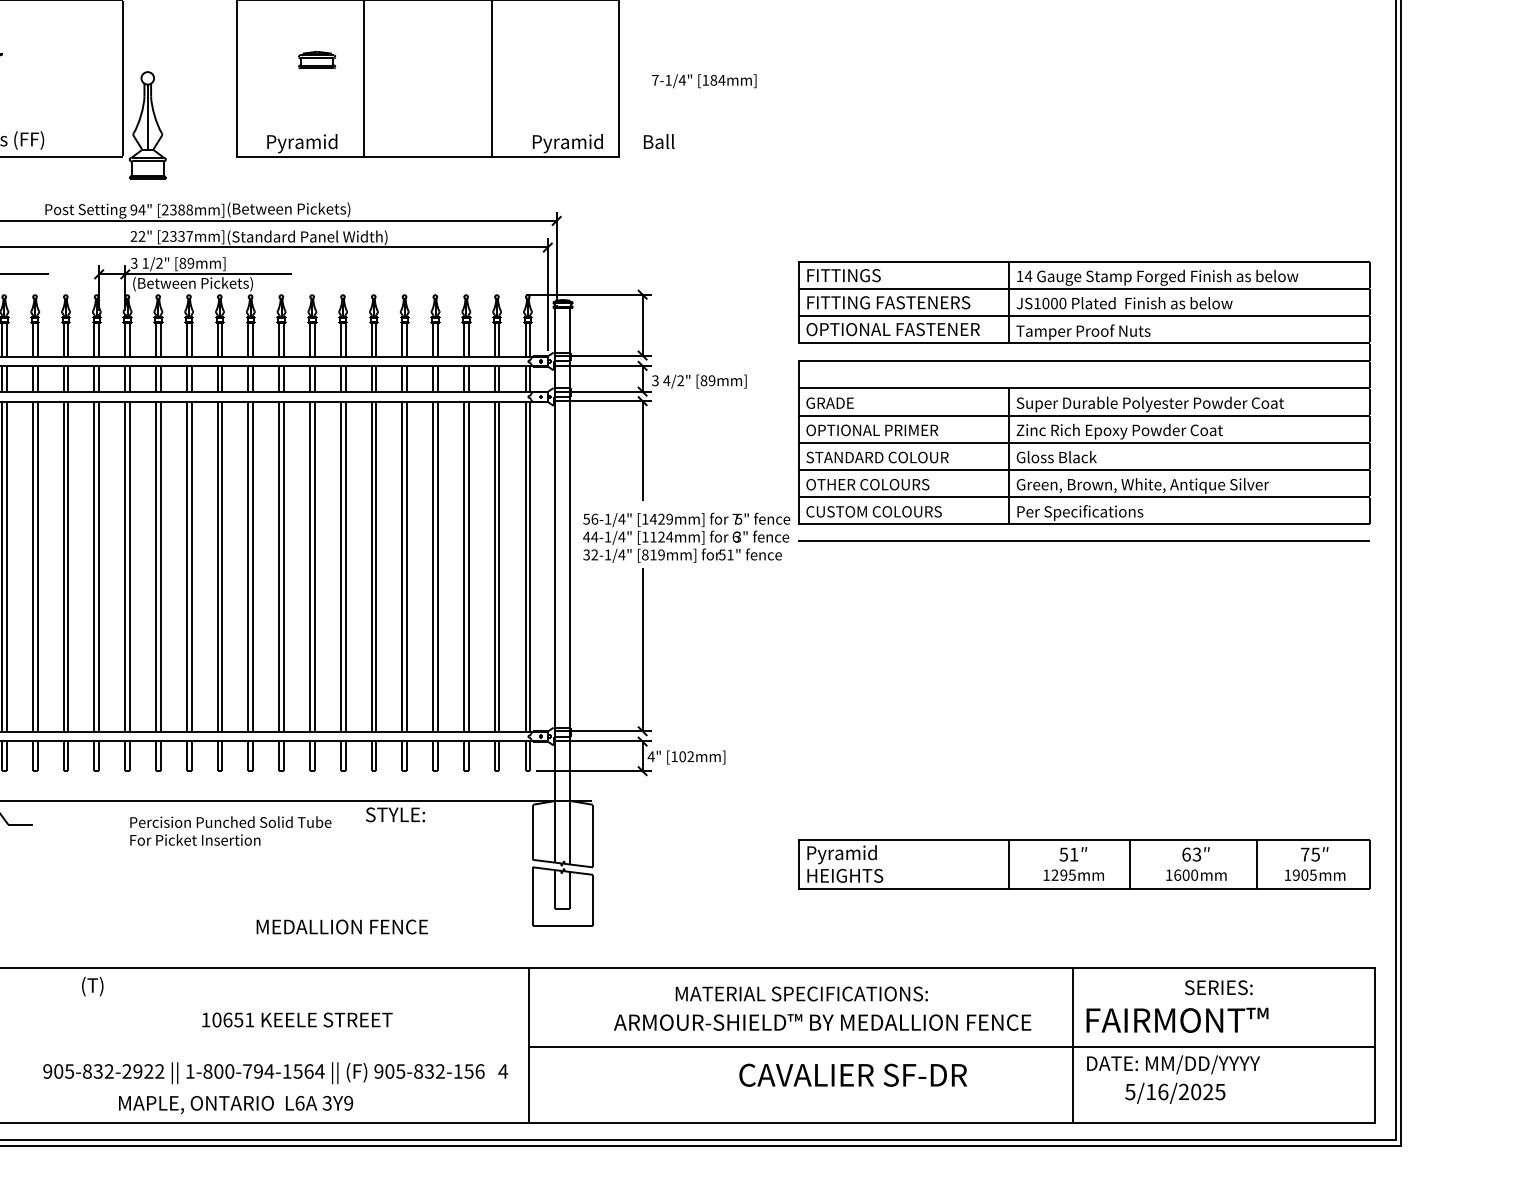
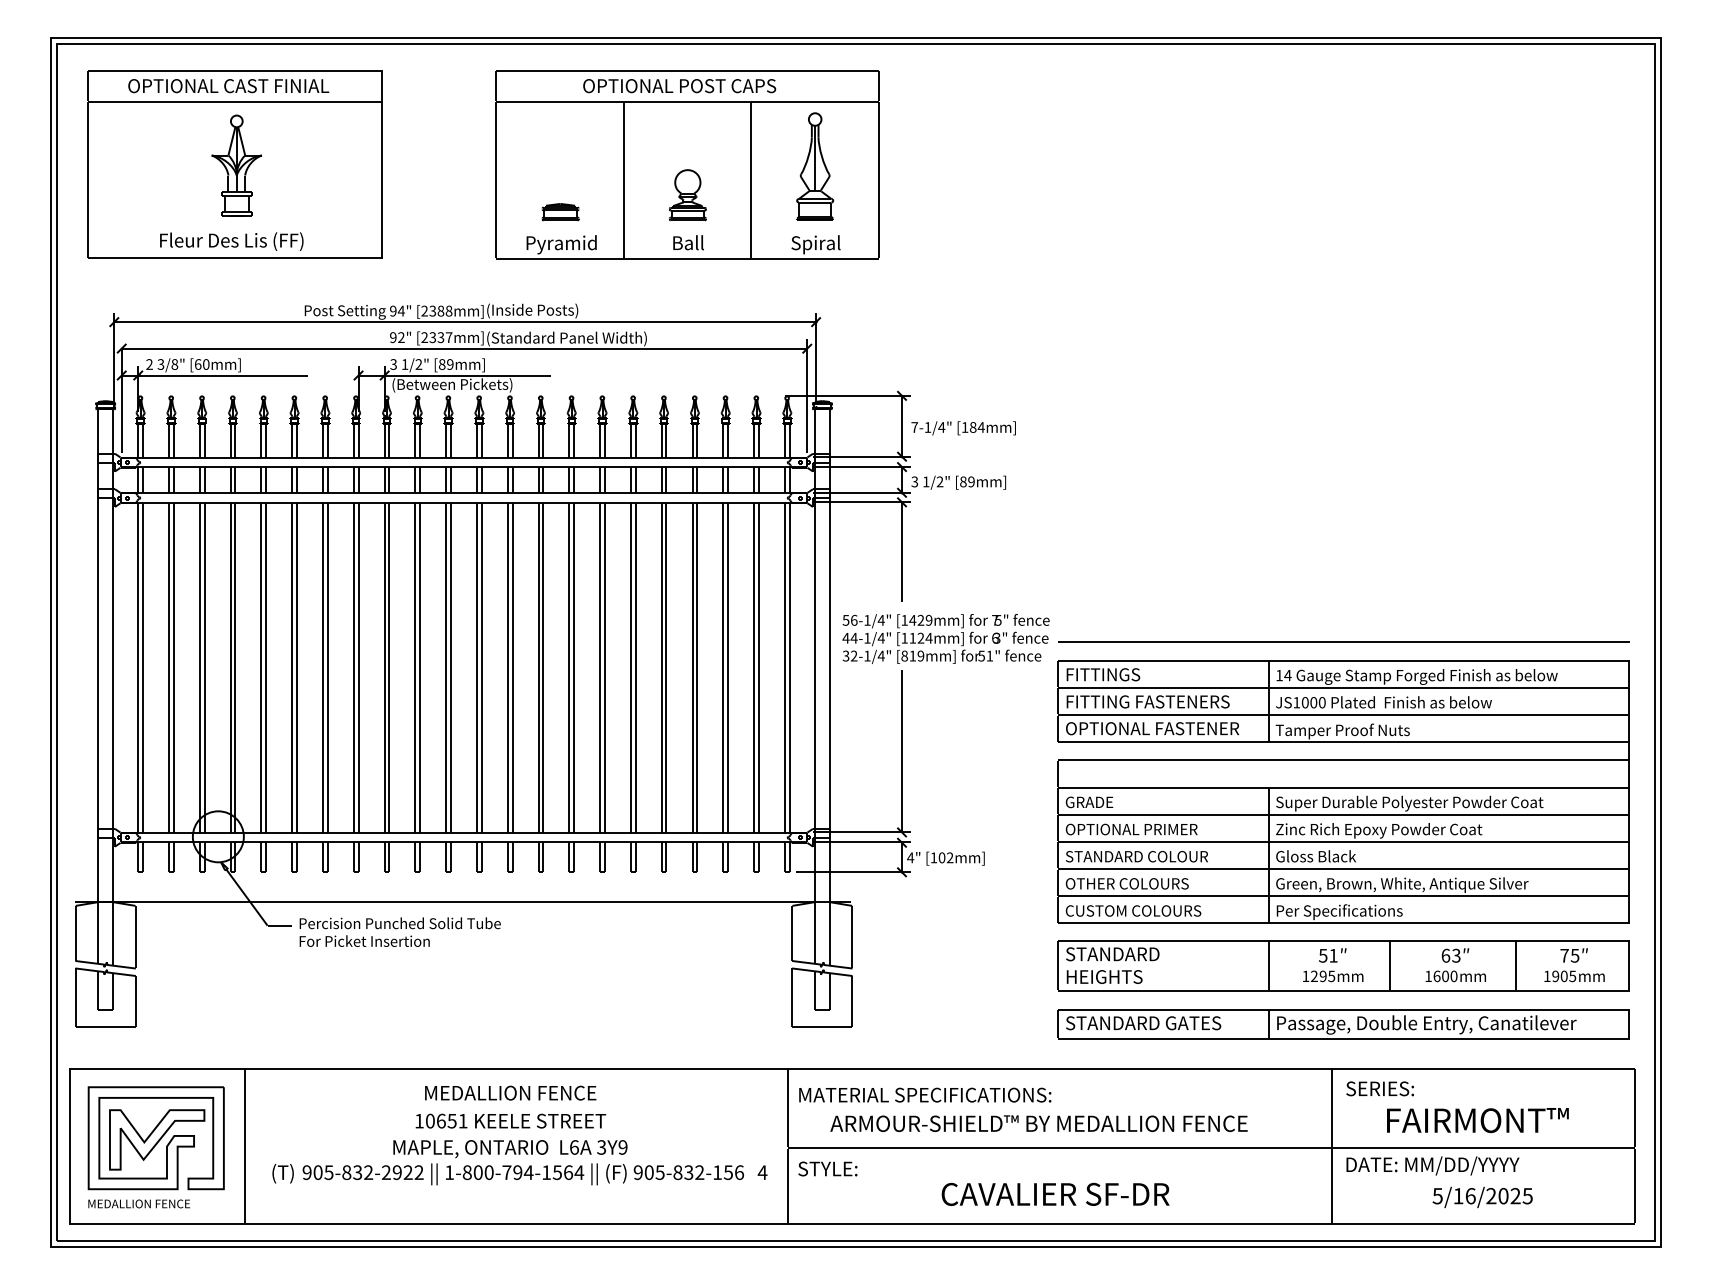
part: (317, 60) -> (560, 212), moved
text: (704, 81) -> (963, 428), moved
part: (428, 94) -> (687, 195), added
part: (148, 125) -> (815, 166), moved
text: (659, 141) -> (688, 242), moved
text: (567, 143) -> (826, 244), Pyramid -> Spiral
text: (292, 209) -> (551, 310), (Between Pickets) -> (Inside Posts)
text: (134, 237) -> (393, 338), 22" -> 92"
text: (666, 380) -> (925, 481), 4/2" -> 1/2"
part: (1084, 392) -> (1343, 791), moved
text: (395, 814) -> (827, 1168), moved
text: (230, 830) -> (399, 931), moved
text: (853, 854) -> (1112, 955), Pyramid -> STANDARD
part: (1084, 923) -> (1343, 1024), added
text: (342, 926) -> (510, 1092), moved
text: (92, 986) -> (282, 1173), moved
text: (1218, 987) -> (1379, 1088), moved
text: (802, 993) -> (925, 1094), moved
text: (297, 1019) -> (510, 1120), moved
text: (1177, 1020) -> (1477, 1120), moved
text: (822, 1022) -> (1038, 1123), moved
text: (853, 1074) -> (1055, 1193), moved
text: (1175, 1092) -> (1482, 1196), moved
text: (236, 1105) -> (510, 1149), moved

